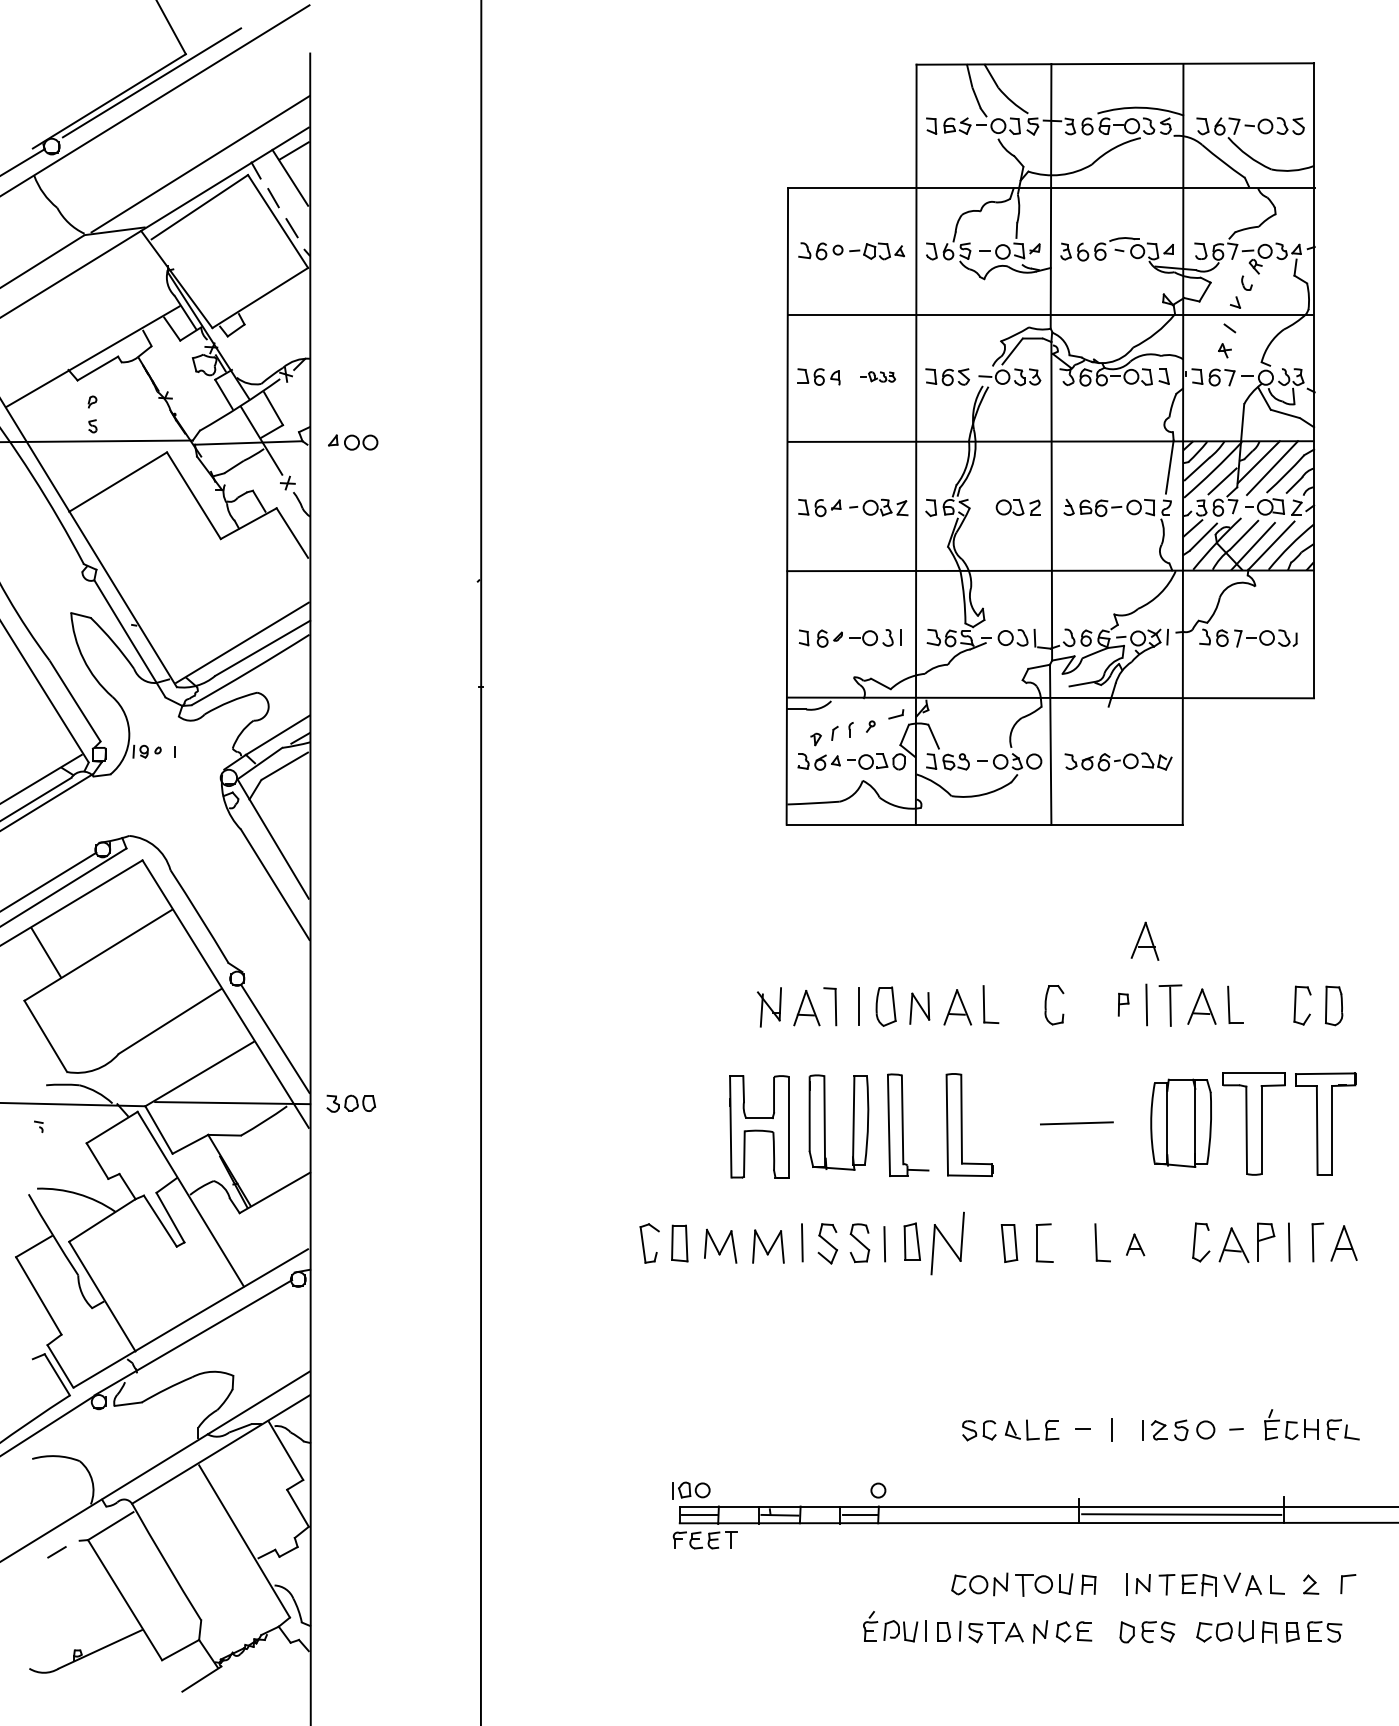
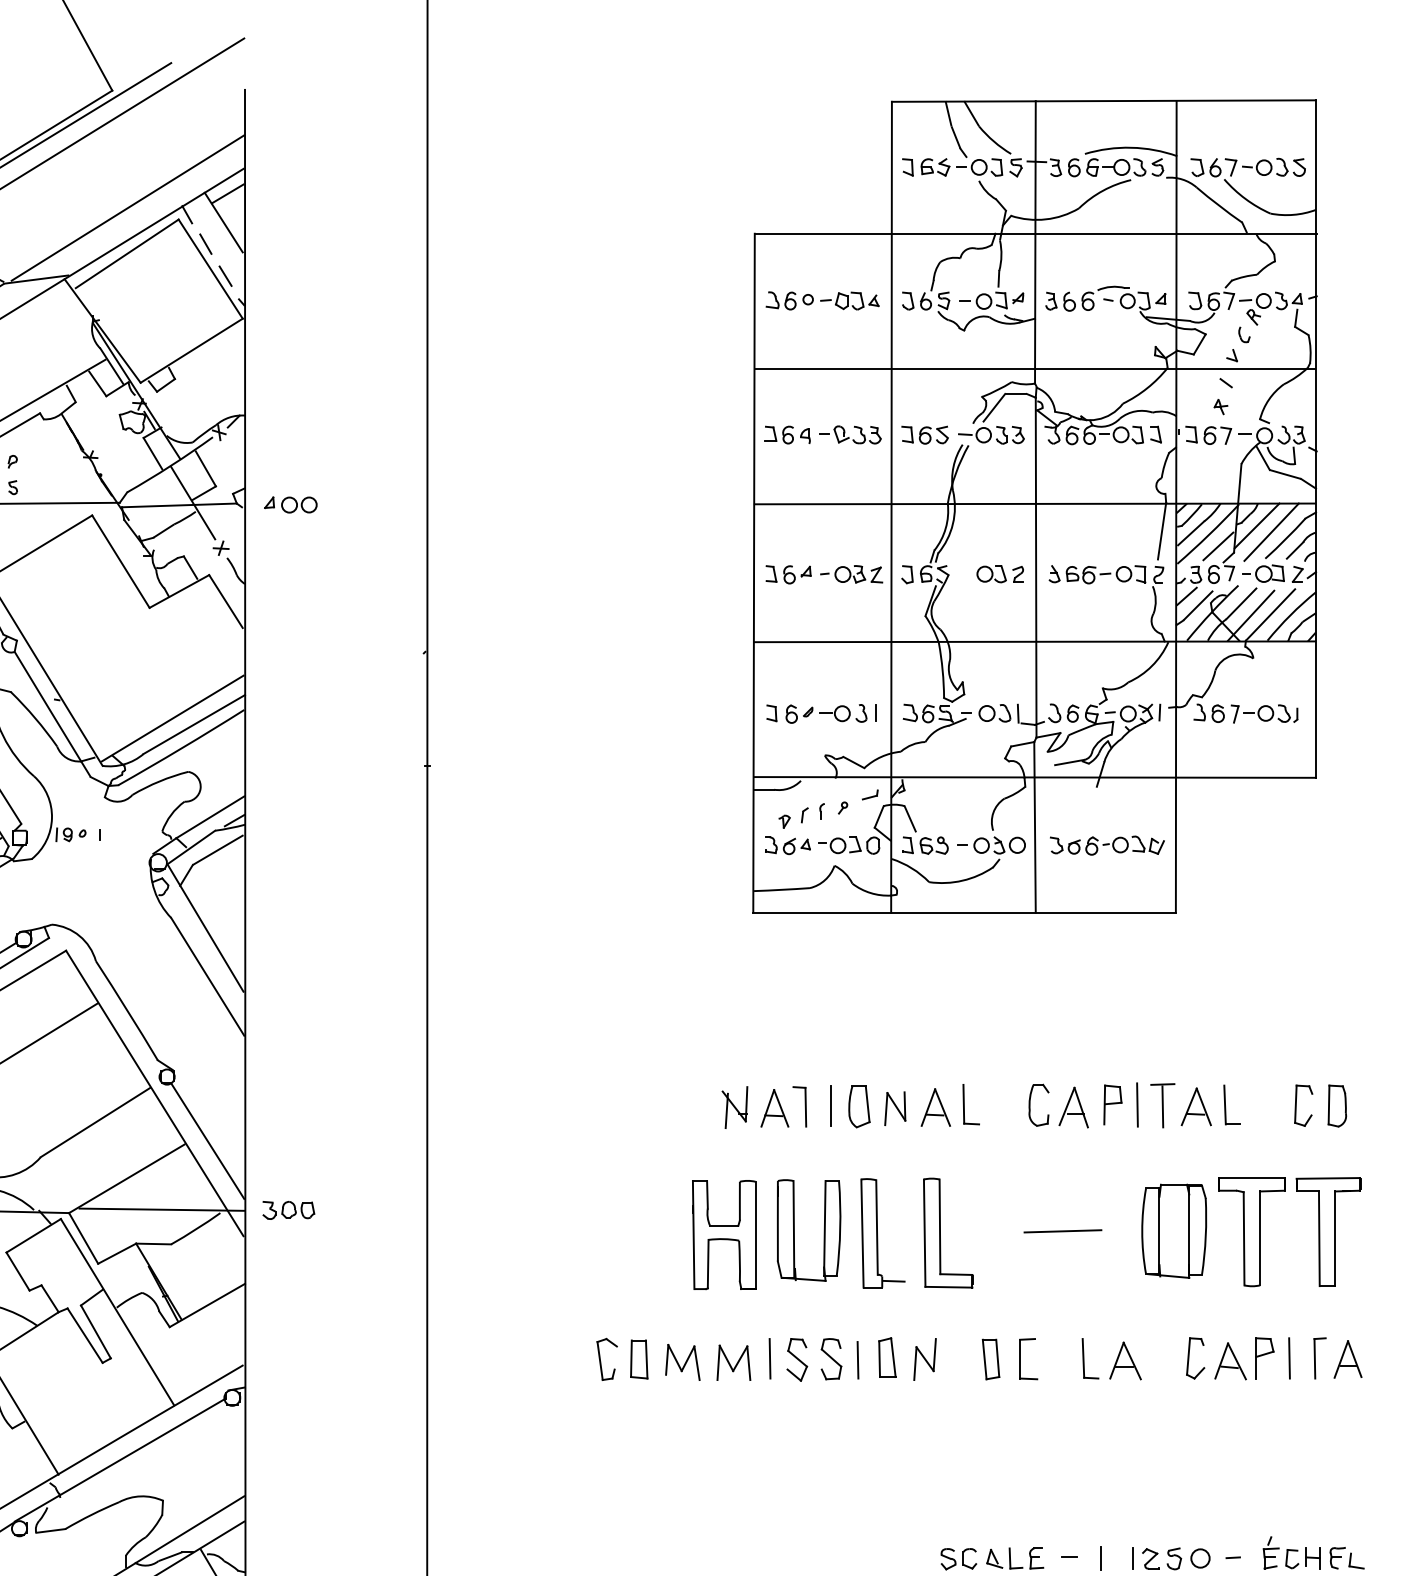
part: (878, 376) -> (851, 434), size x1.67
part: (1144, 940) -> (1073, 1106), moved
part: (1123, 1004) -> (1112, 1104), size x1.67
part: (947, 1243) -> (924, 1359), size x0.62
part: (1135, 1244) -> (1125, 1360), size x1.67

